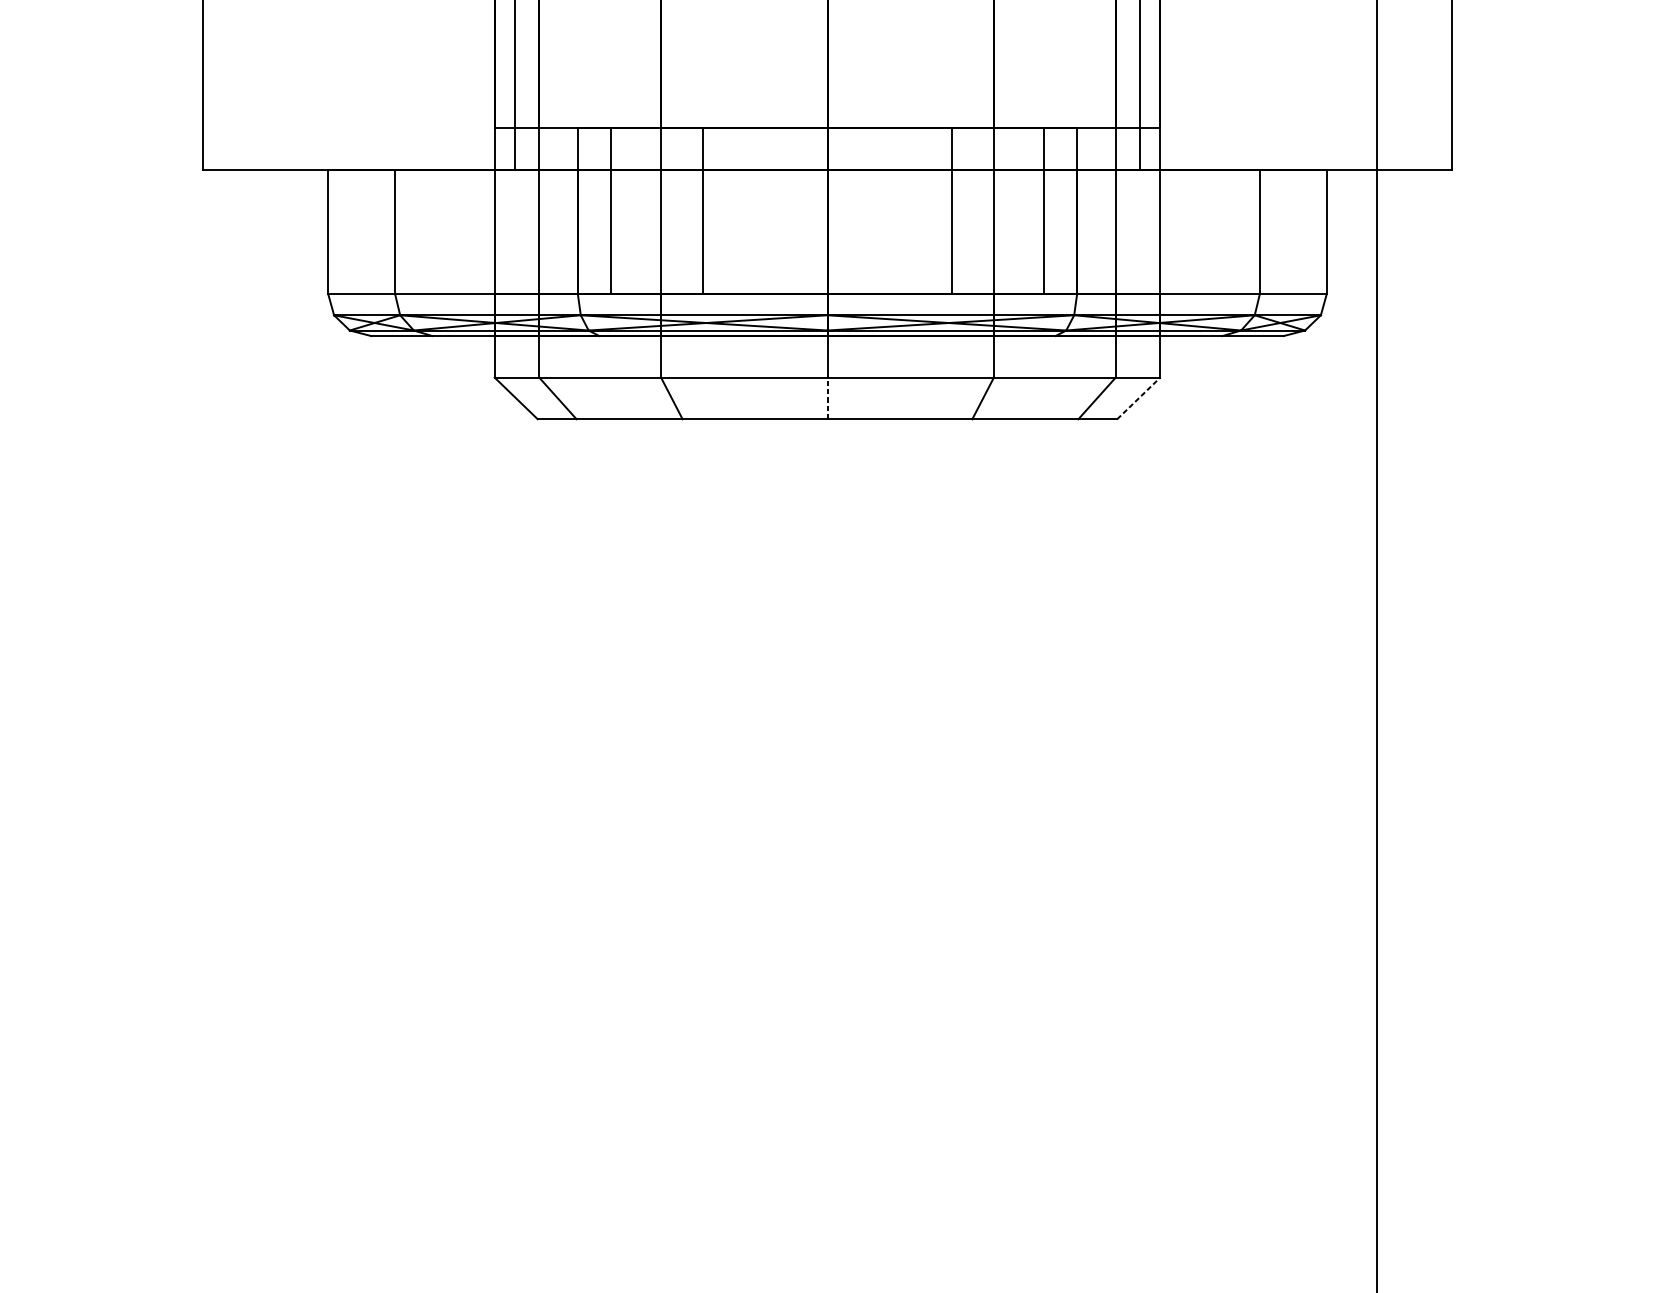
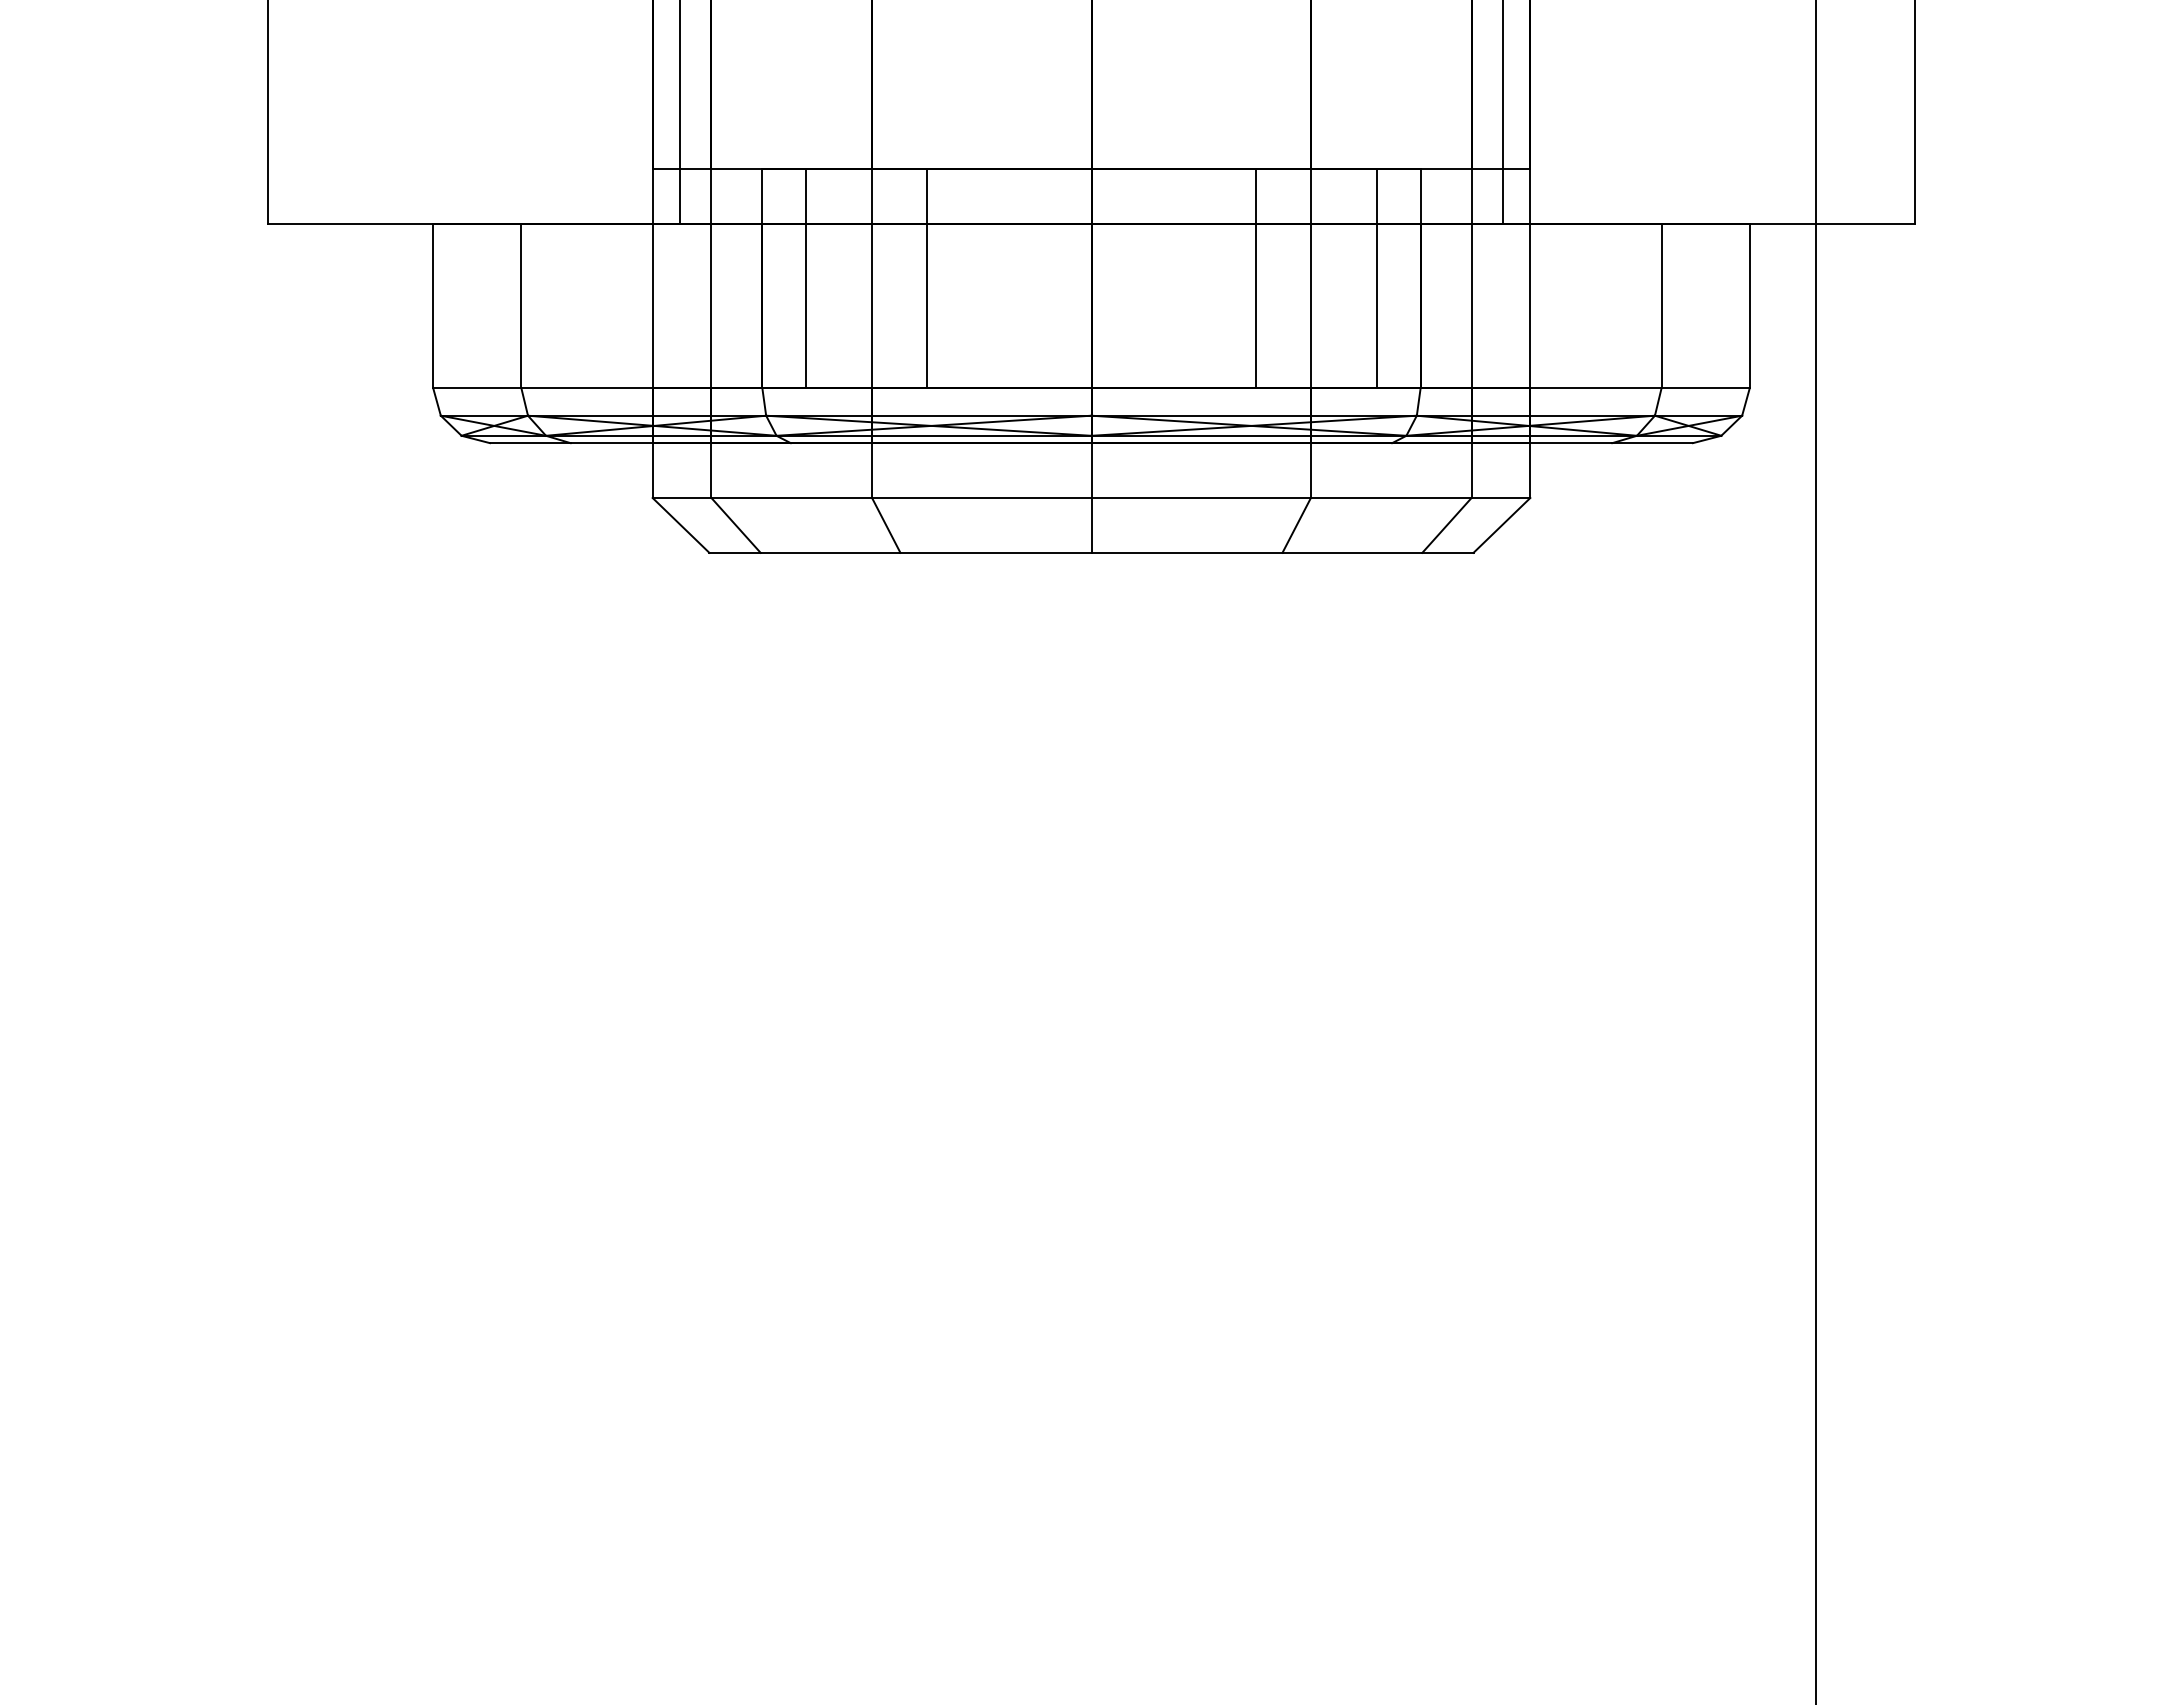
line: (827, 397) -> (1091, 524), dashed -> solid
line: (1139, 398) -> (1502, 525), dashed -> solid

